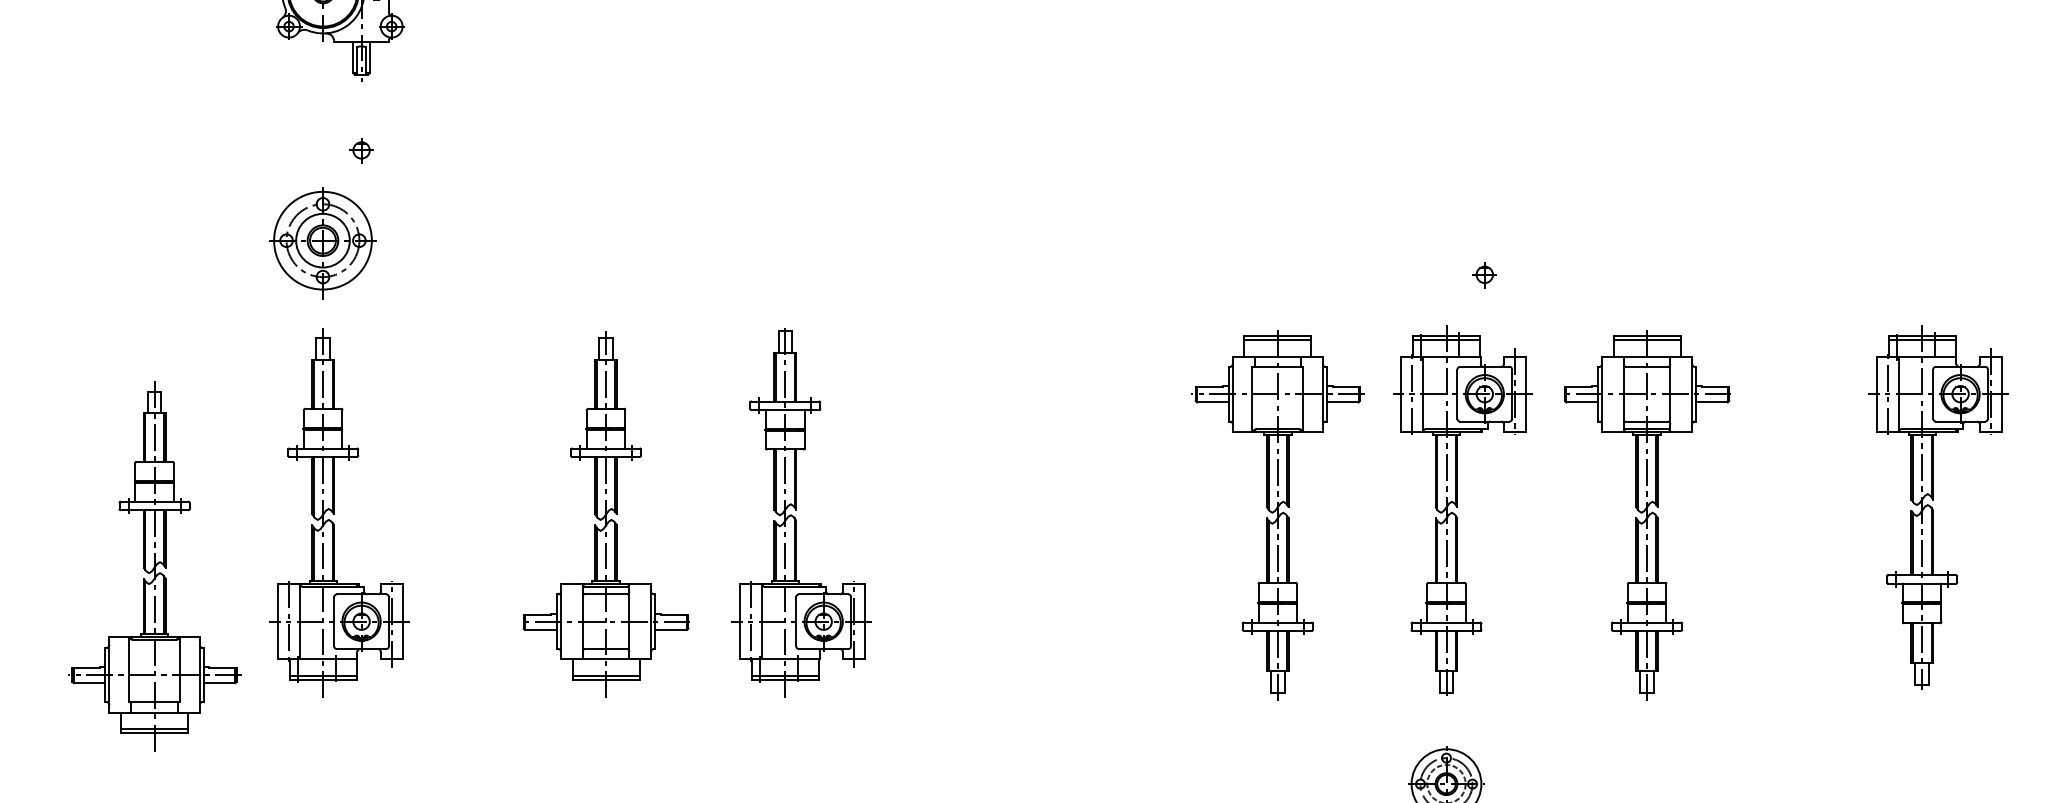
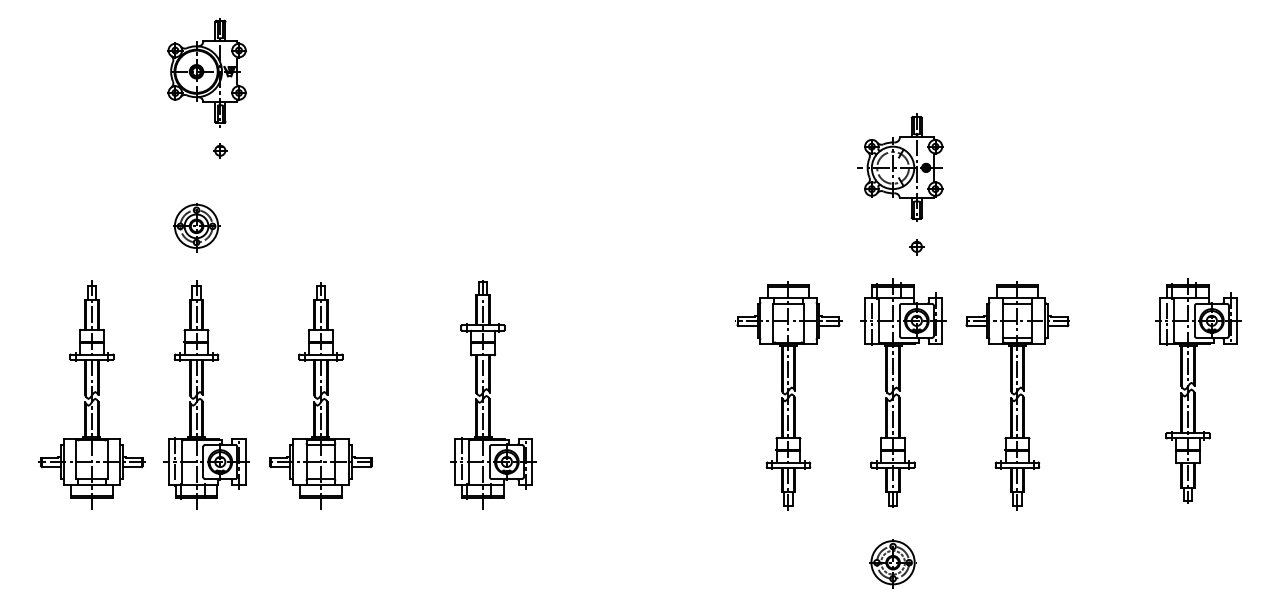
part: (1458, 146) -> (900, 167), added
part: (361, 150) -> (220, 150), moved
part: (323, 243) -> (196, 227), size x0.71
part: (605, 514) -> (320, 395), moved
part: (153, 566) -> (91, 394), moved

